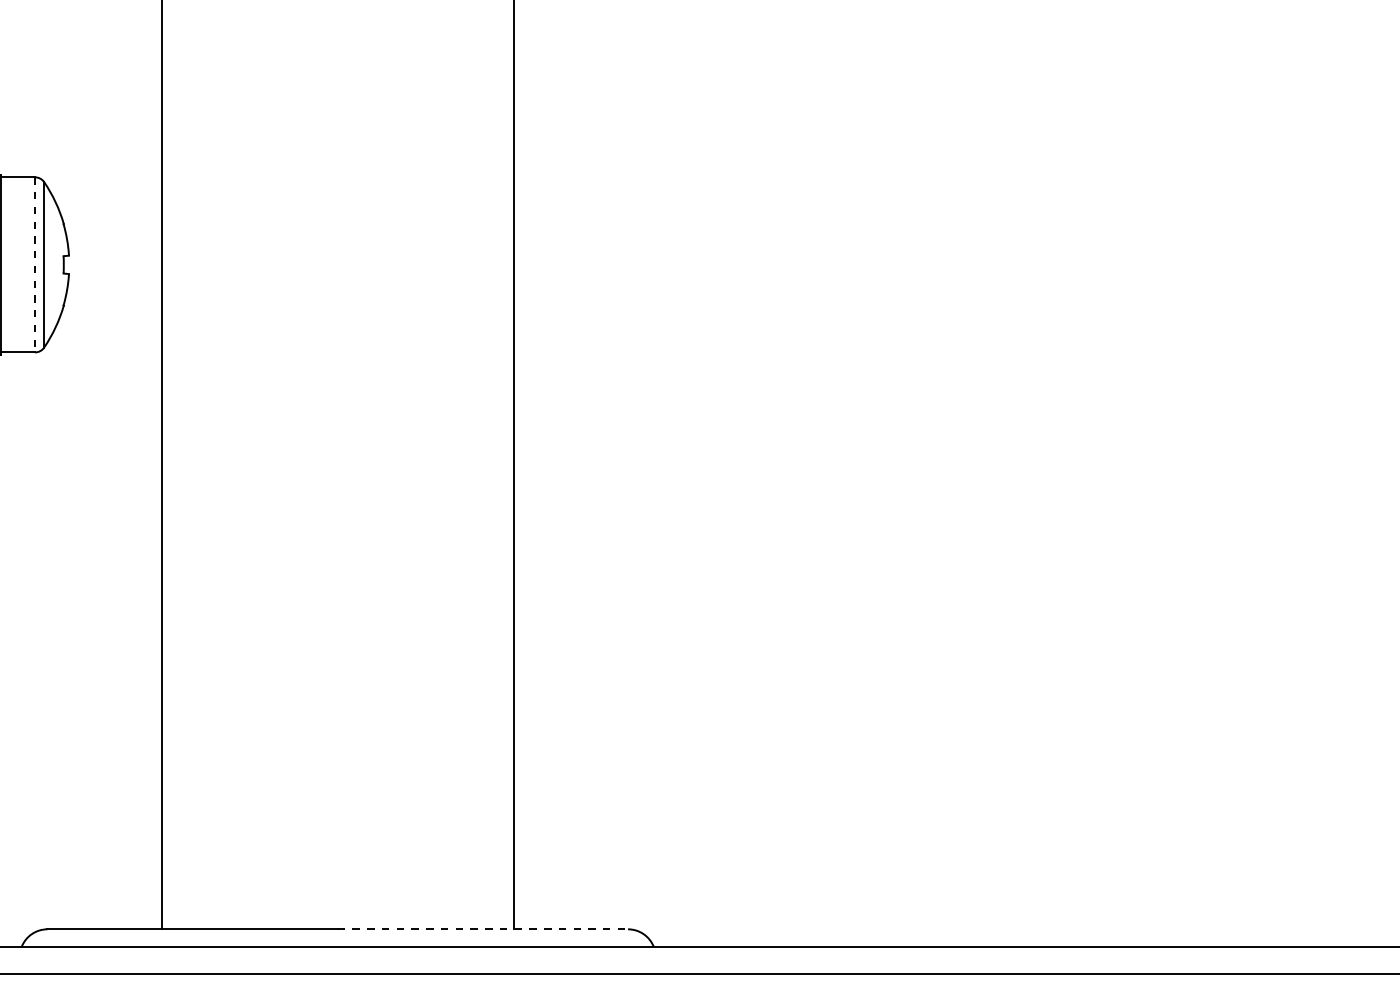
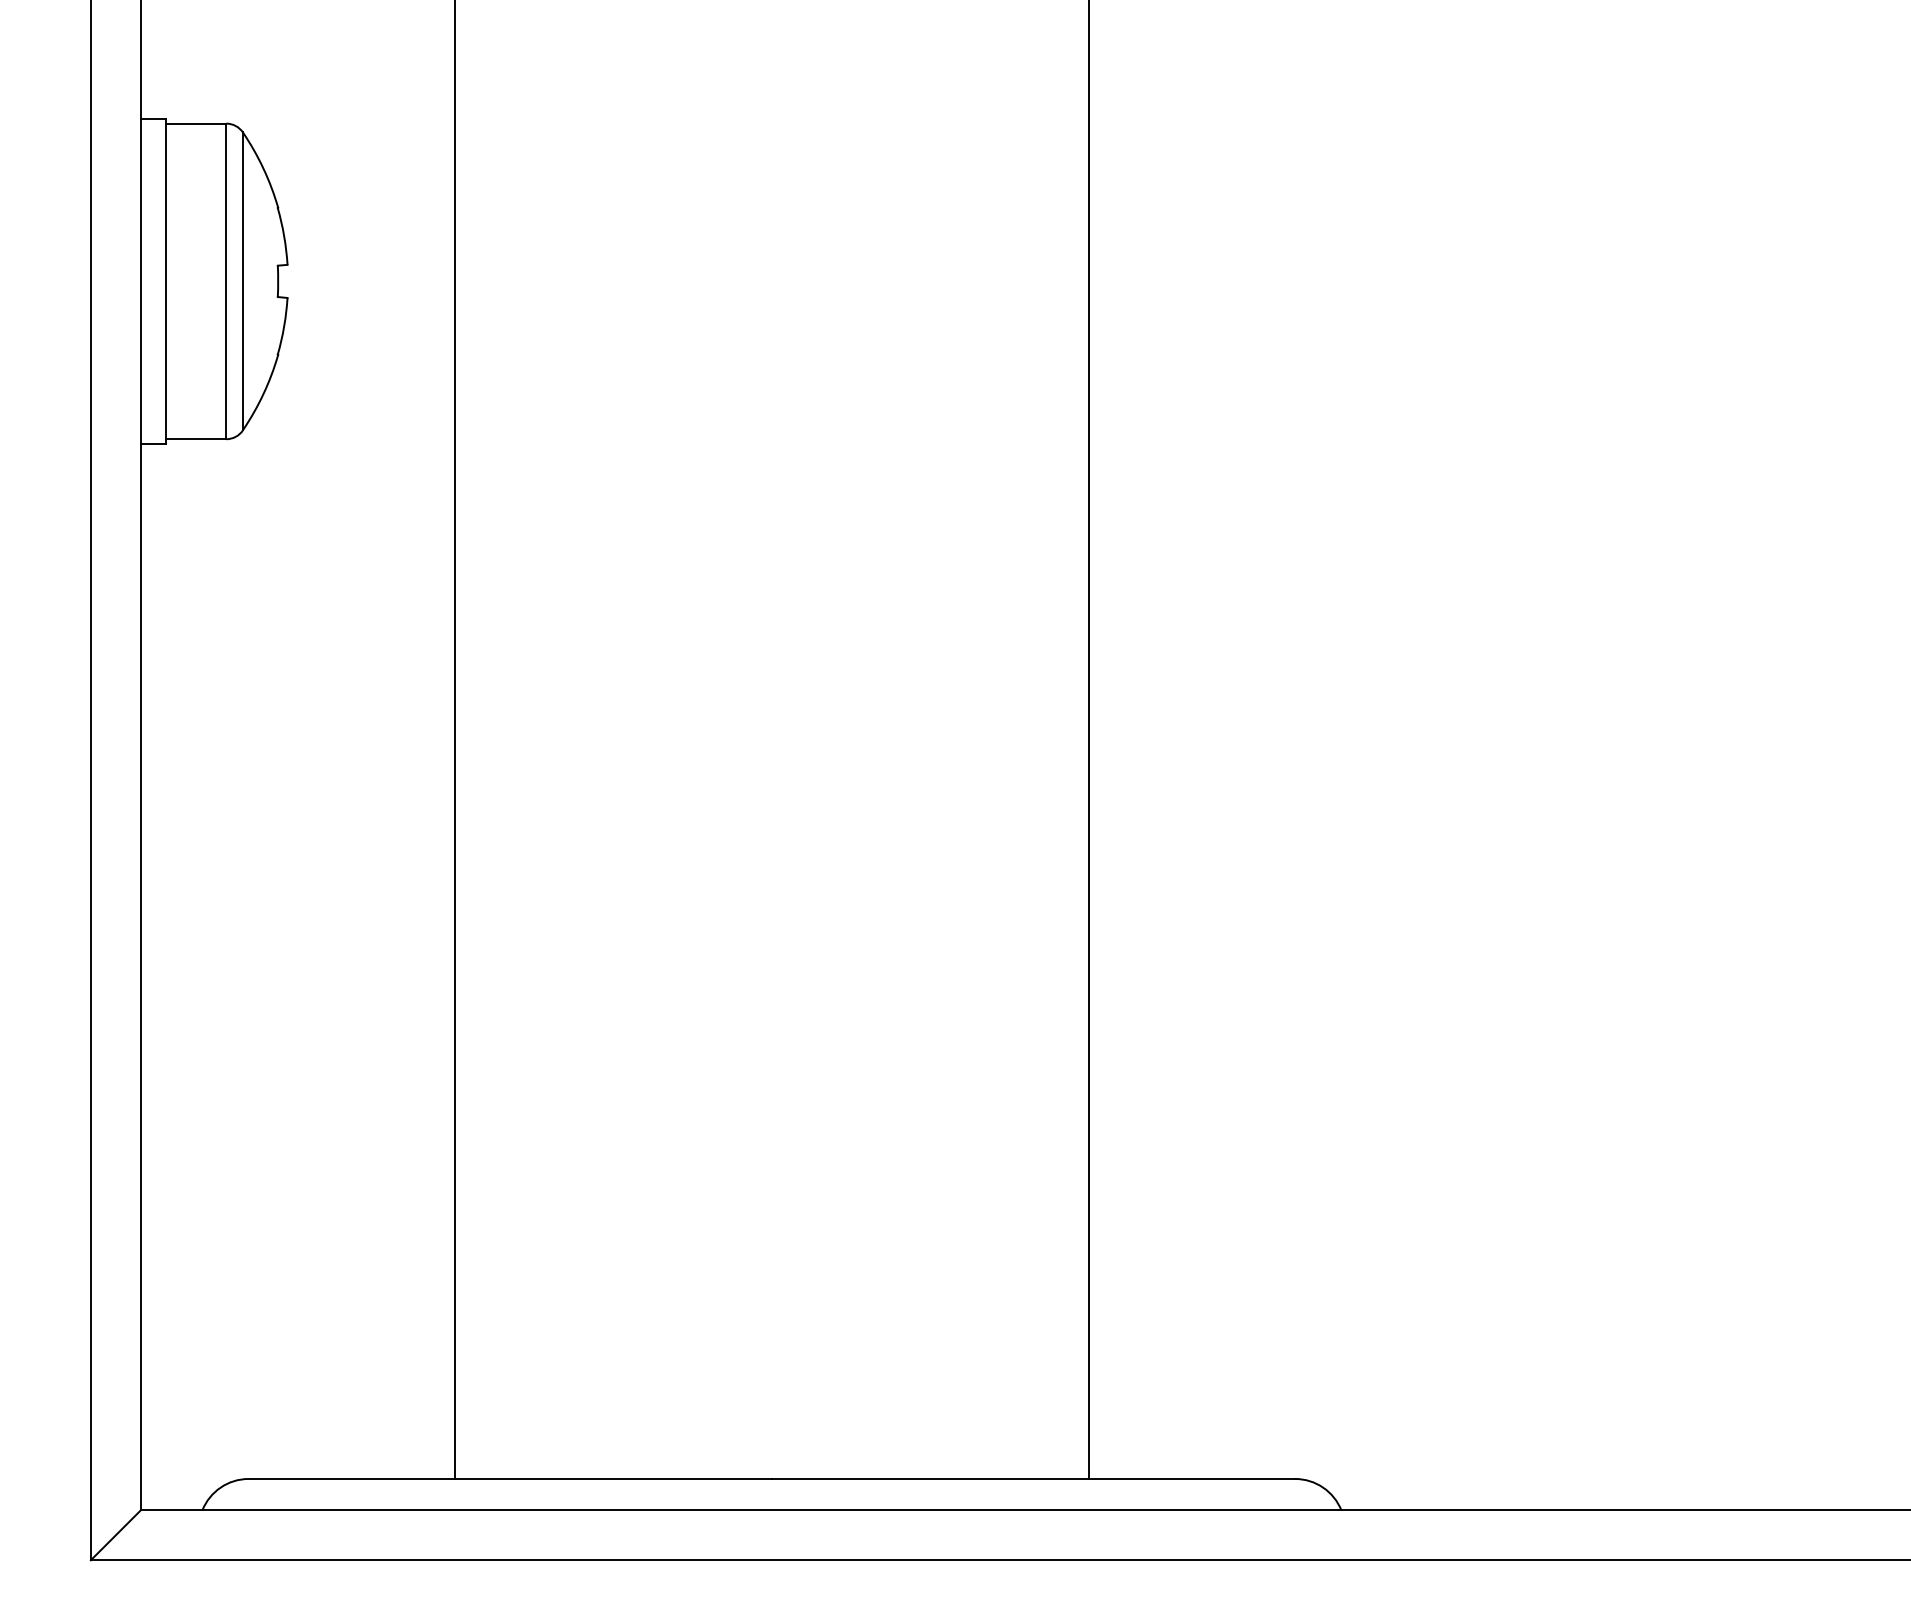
line: (35, 264) -> (227, 280), dashed -> solid
line: (483, 929) -> (1034, 1479), dashed -> solid

